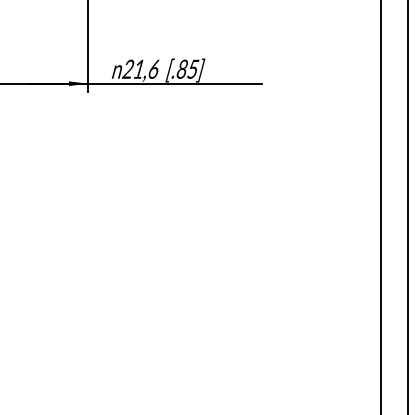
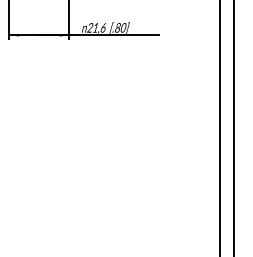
text: (193, 68) -> (123, 27), [.85] -> [.80]

